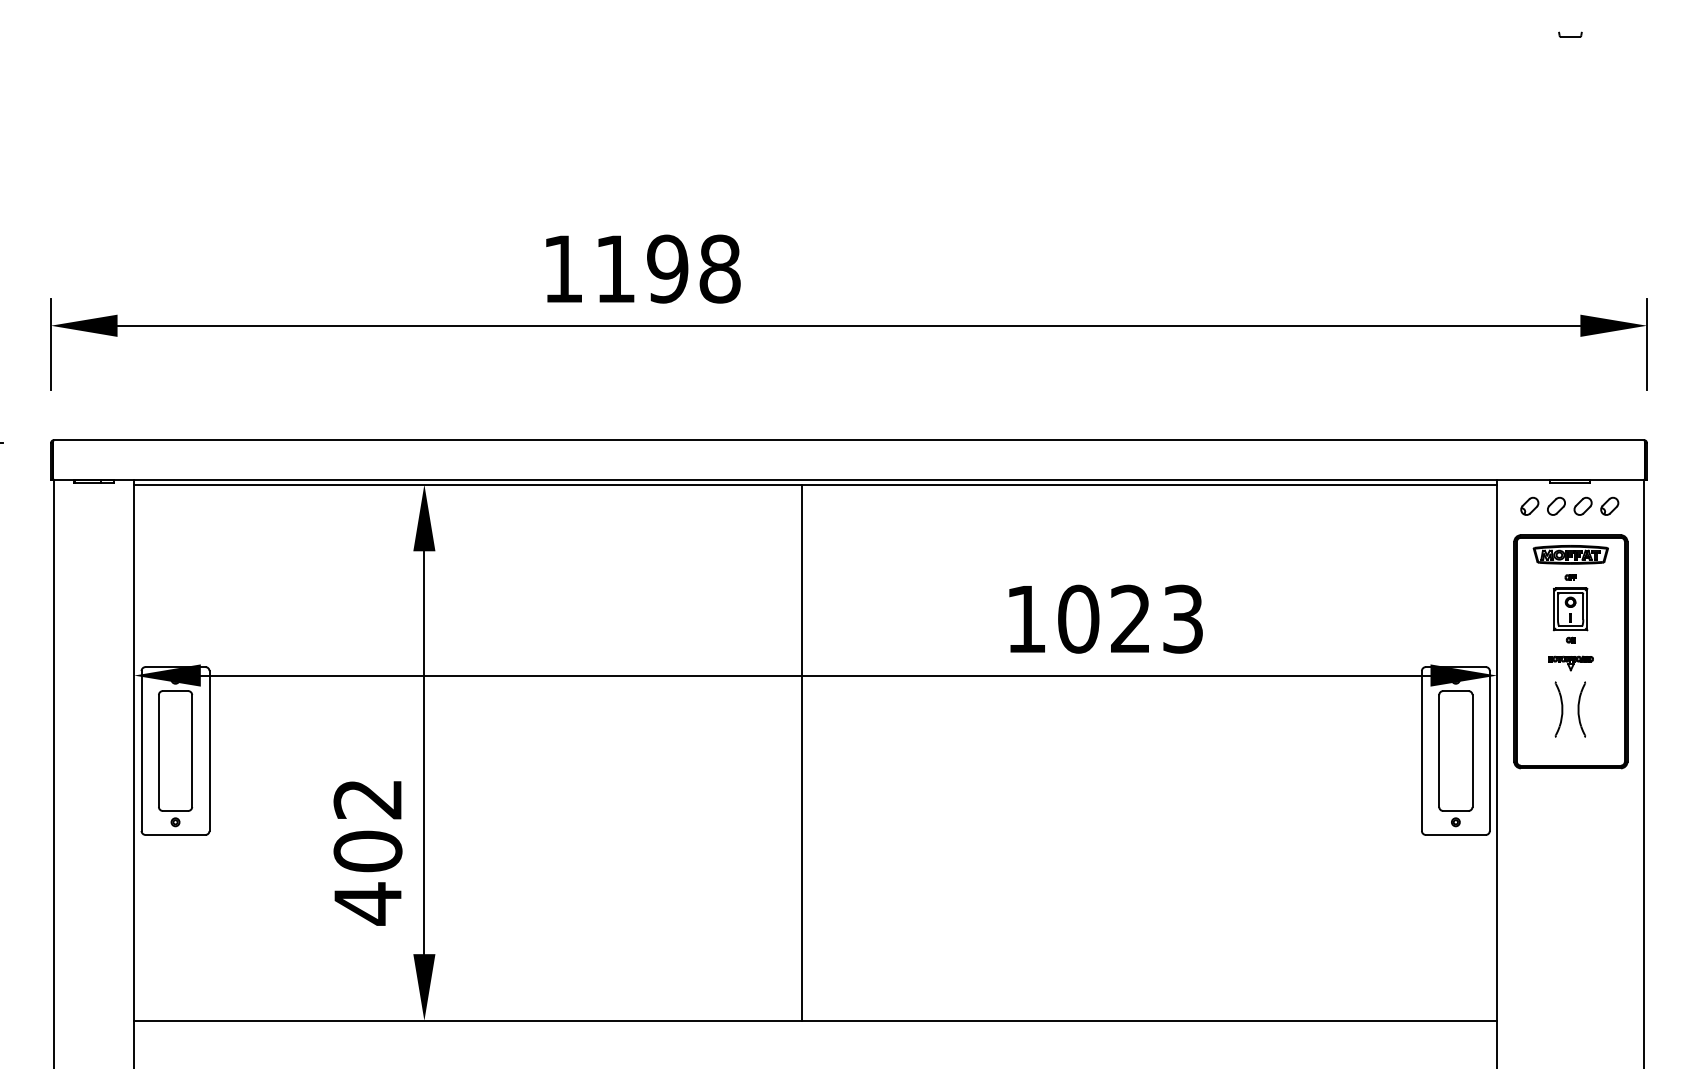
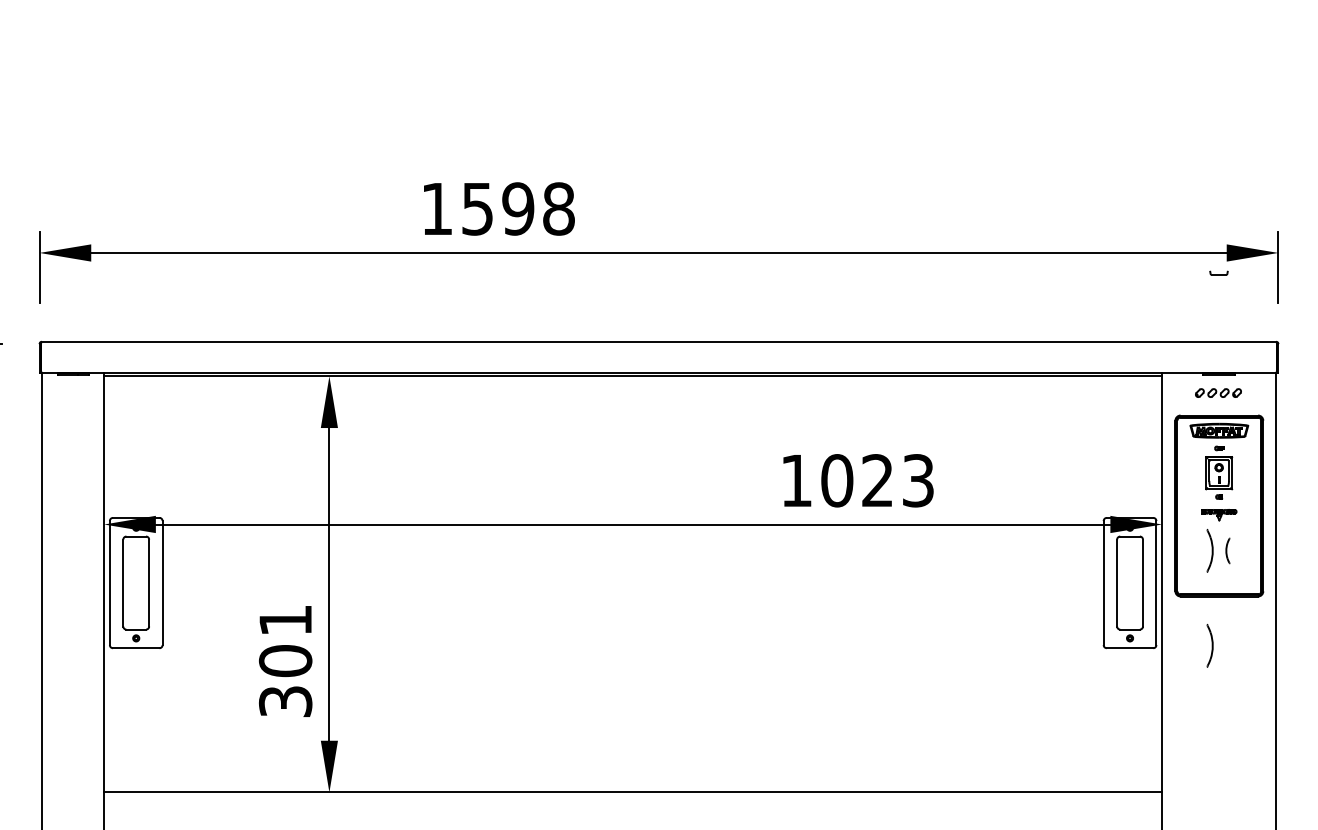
part: (1569, 33) -> (1218, 272), moved
text: (615, 269) -> (477, 209), 1198 -> 1598
part: (1569, 505) -> (1218, 392), size x0.6
part: (1581, 709) -> (1227, 550), size x0.6
line: (801, 752) -> (622, 584), removed
part: (1558, 831) -> (1209, 645), added
text: (367, 853) -> (285, 662), 402 -> 301

